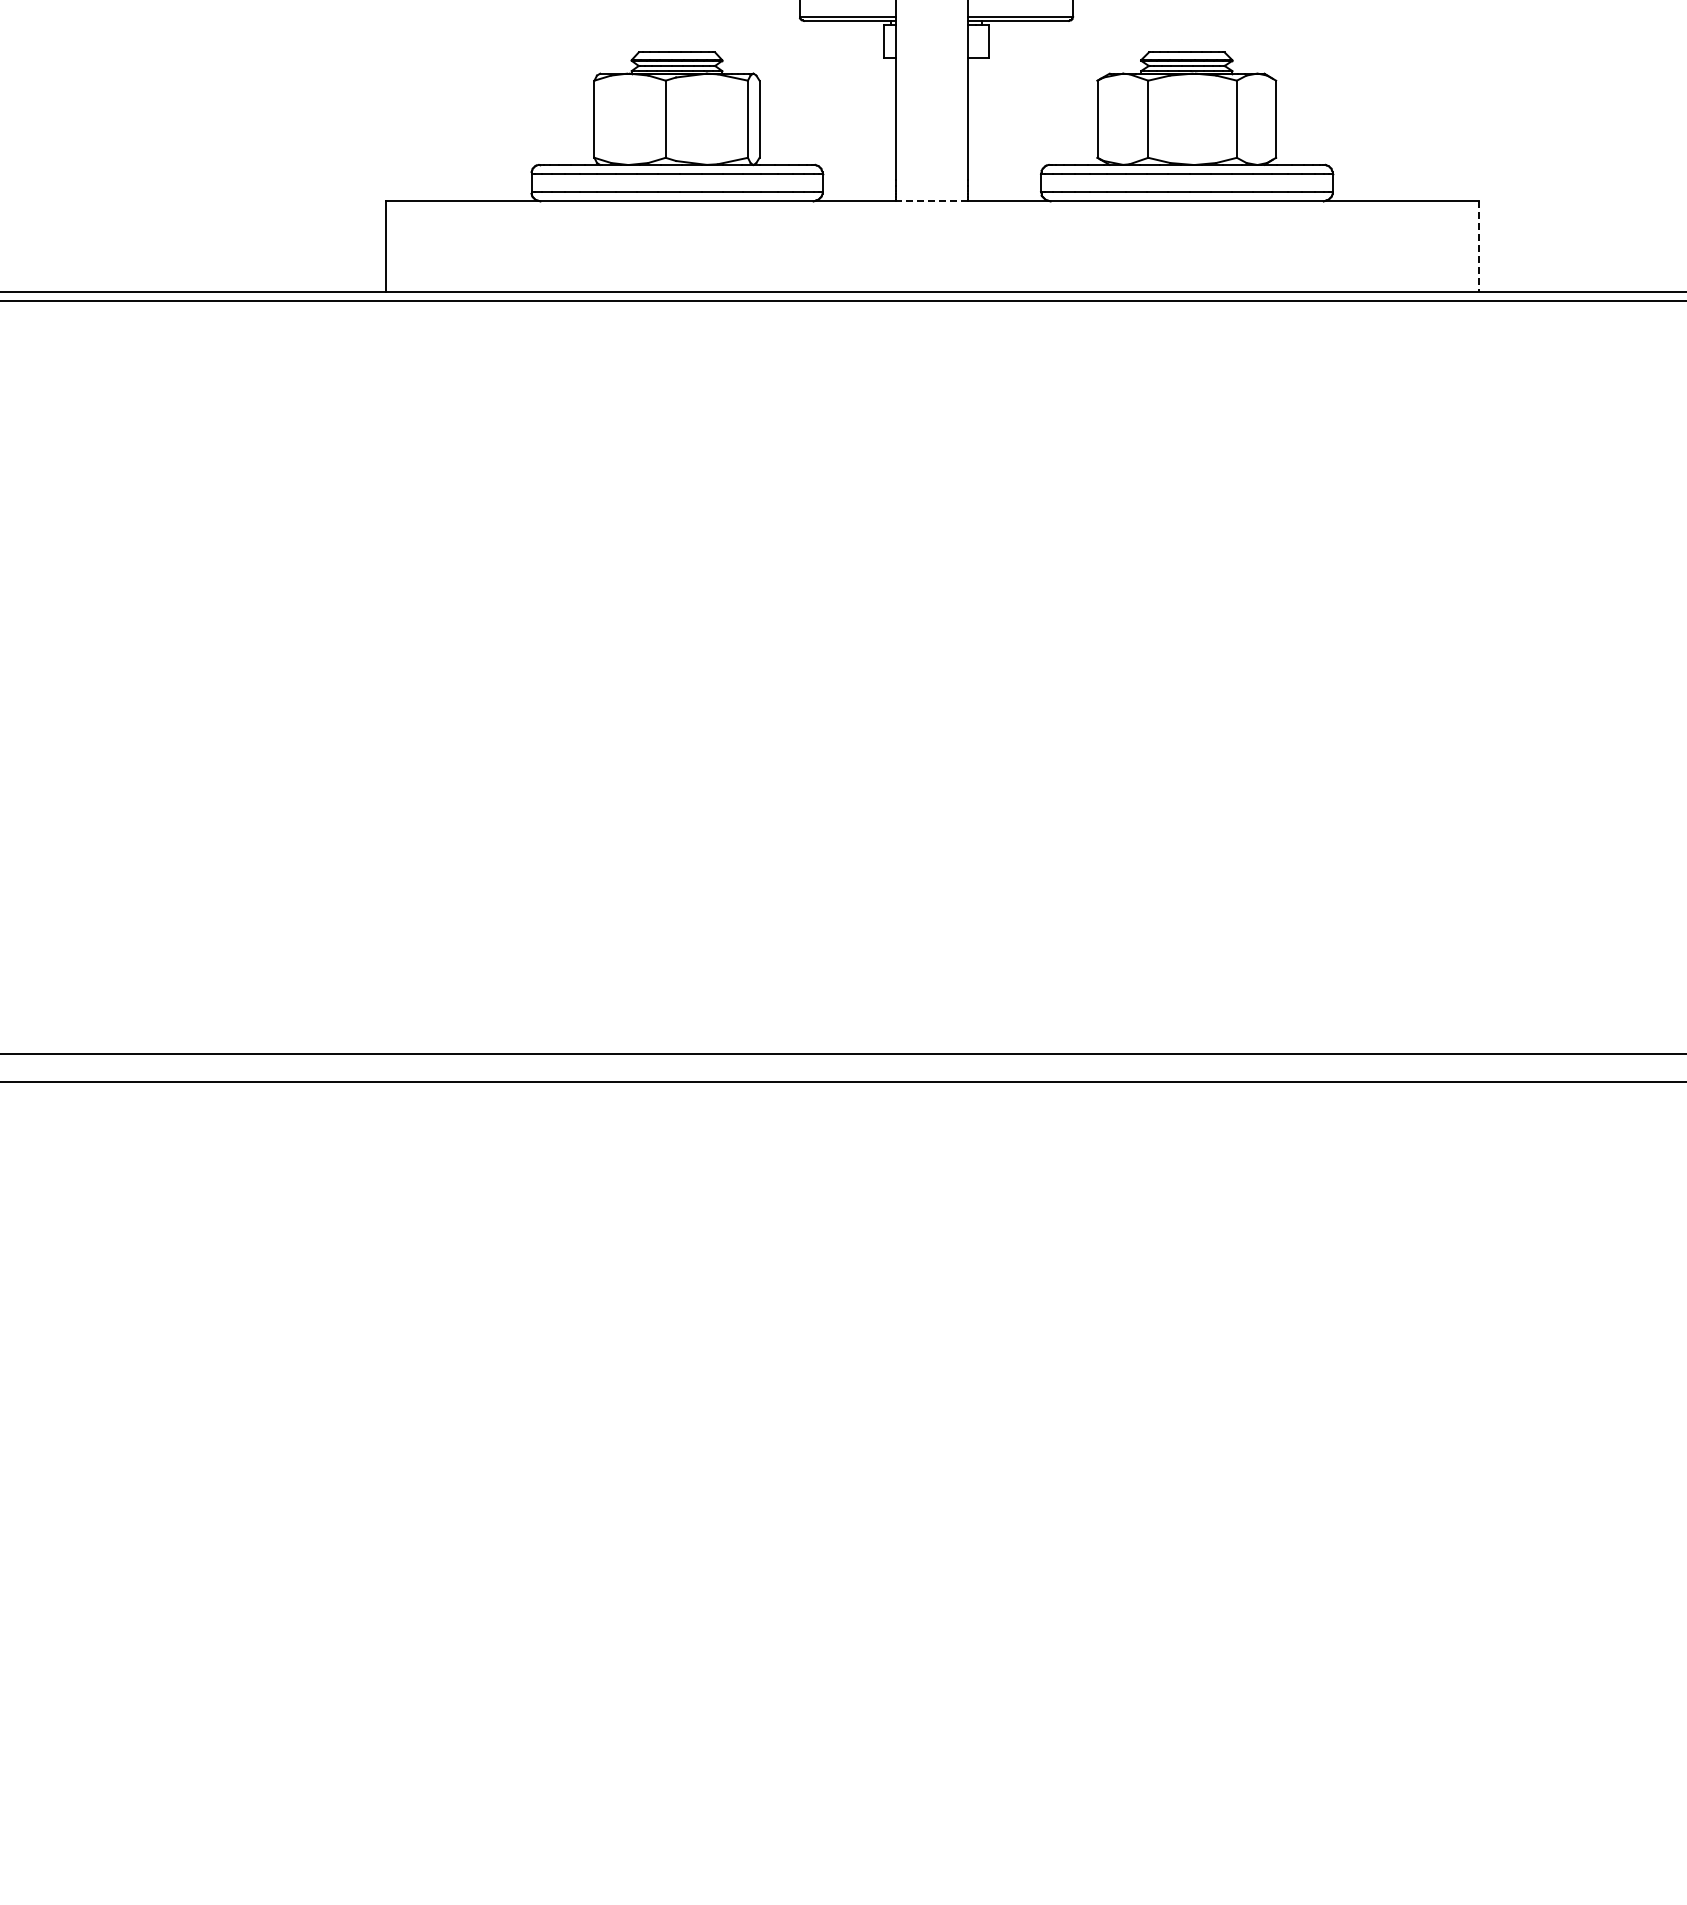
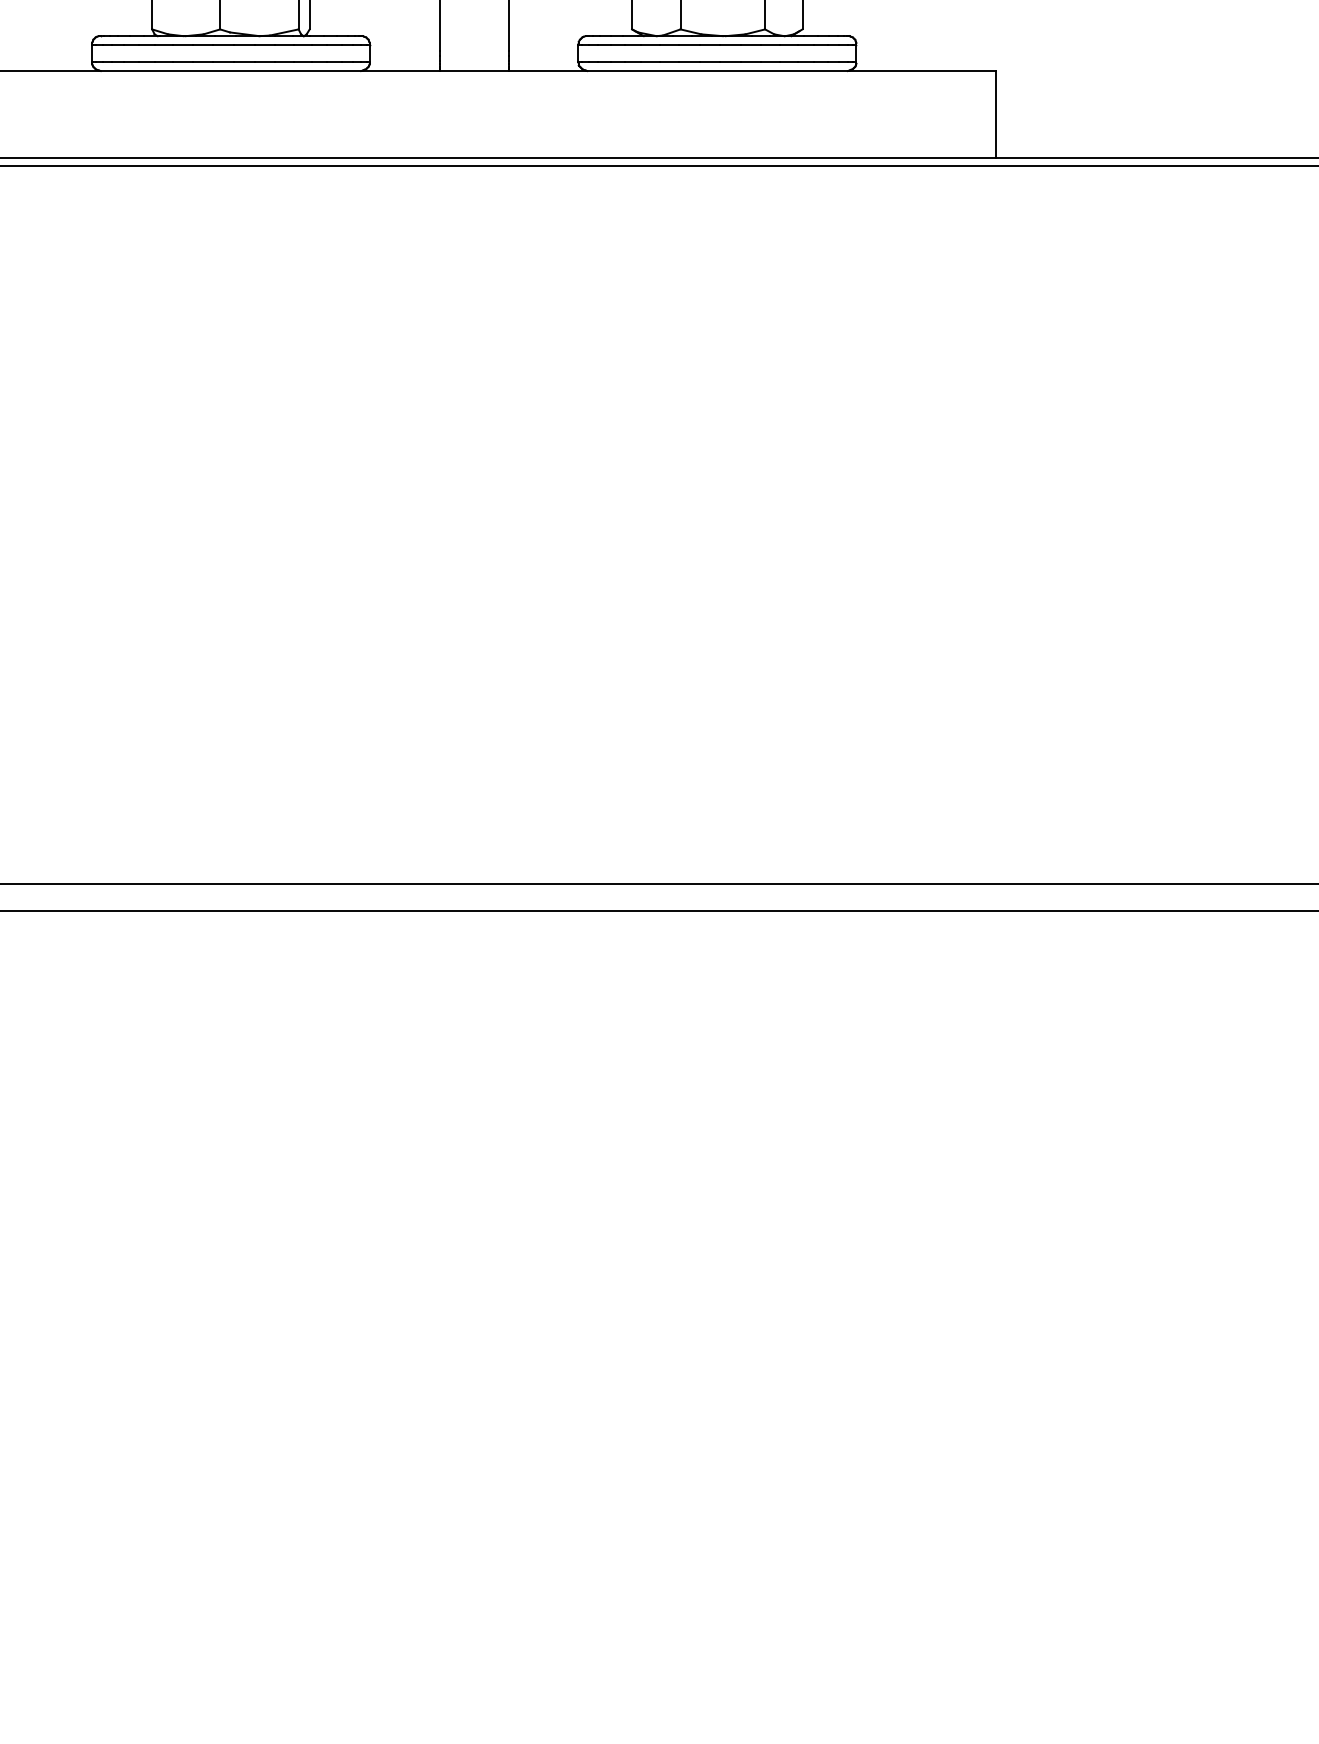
line: (931, 201) -> (473, 71), dashed -> solid
line: (1478, 247) -> (995, 114), dashed -> solid

